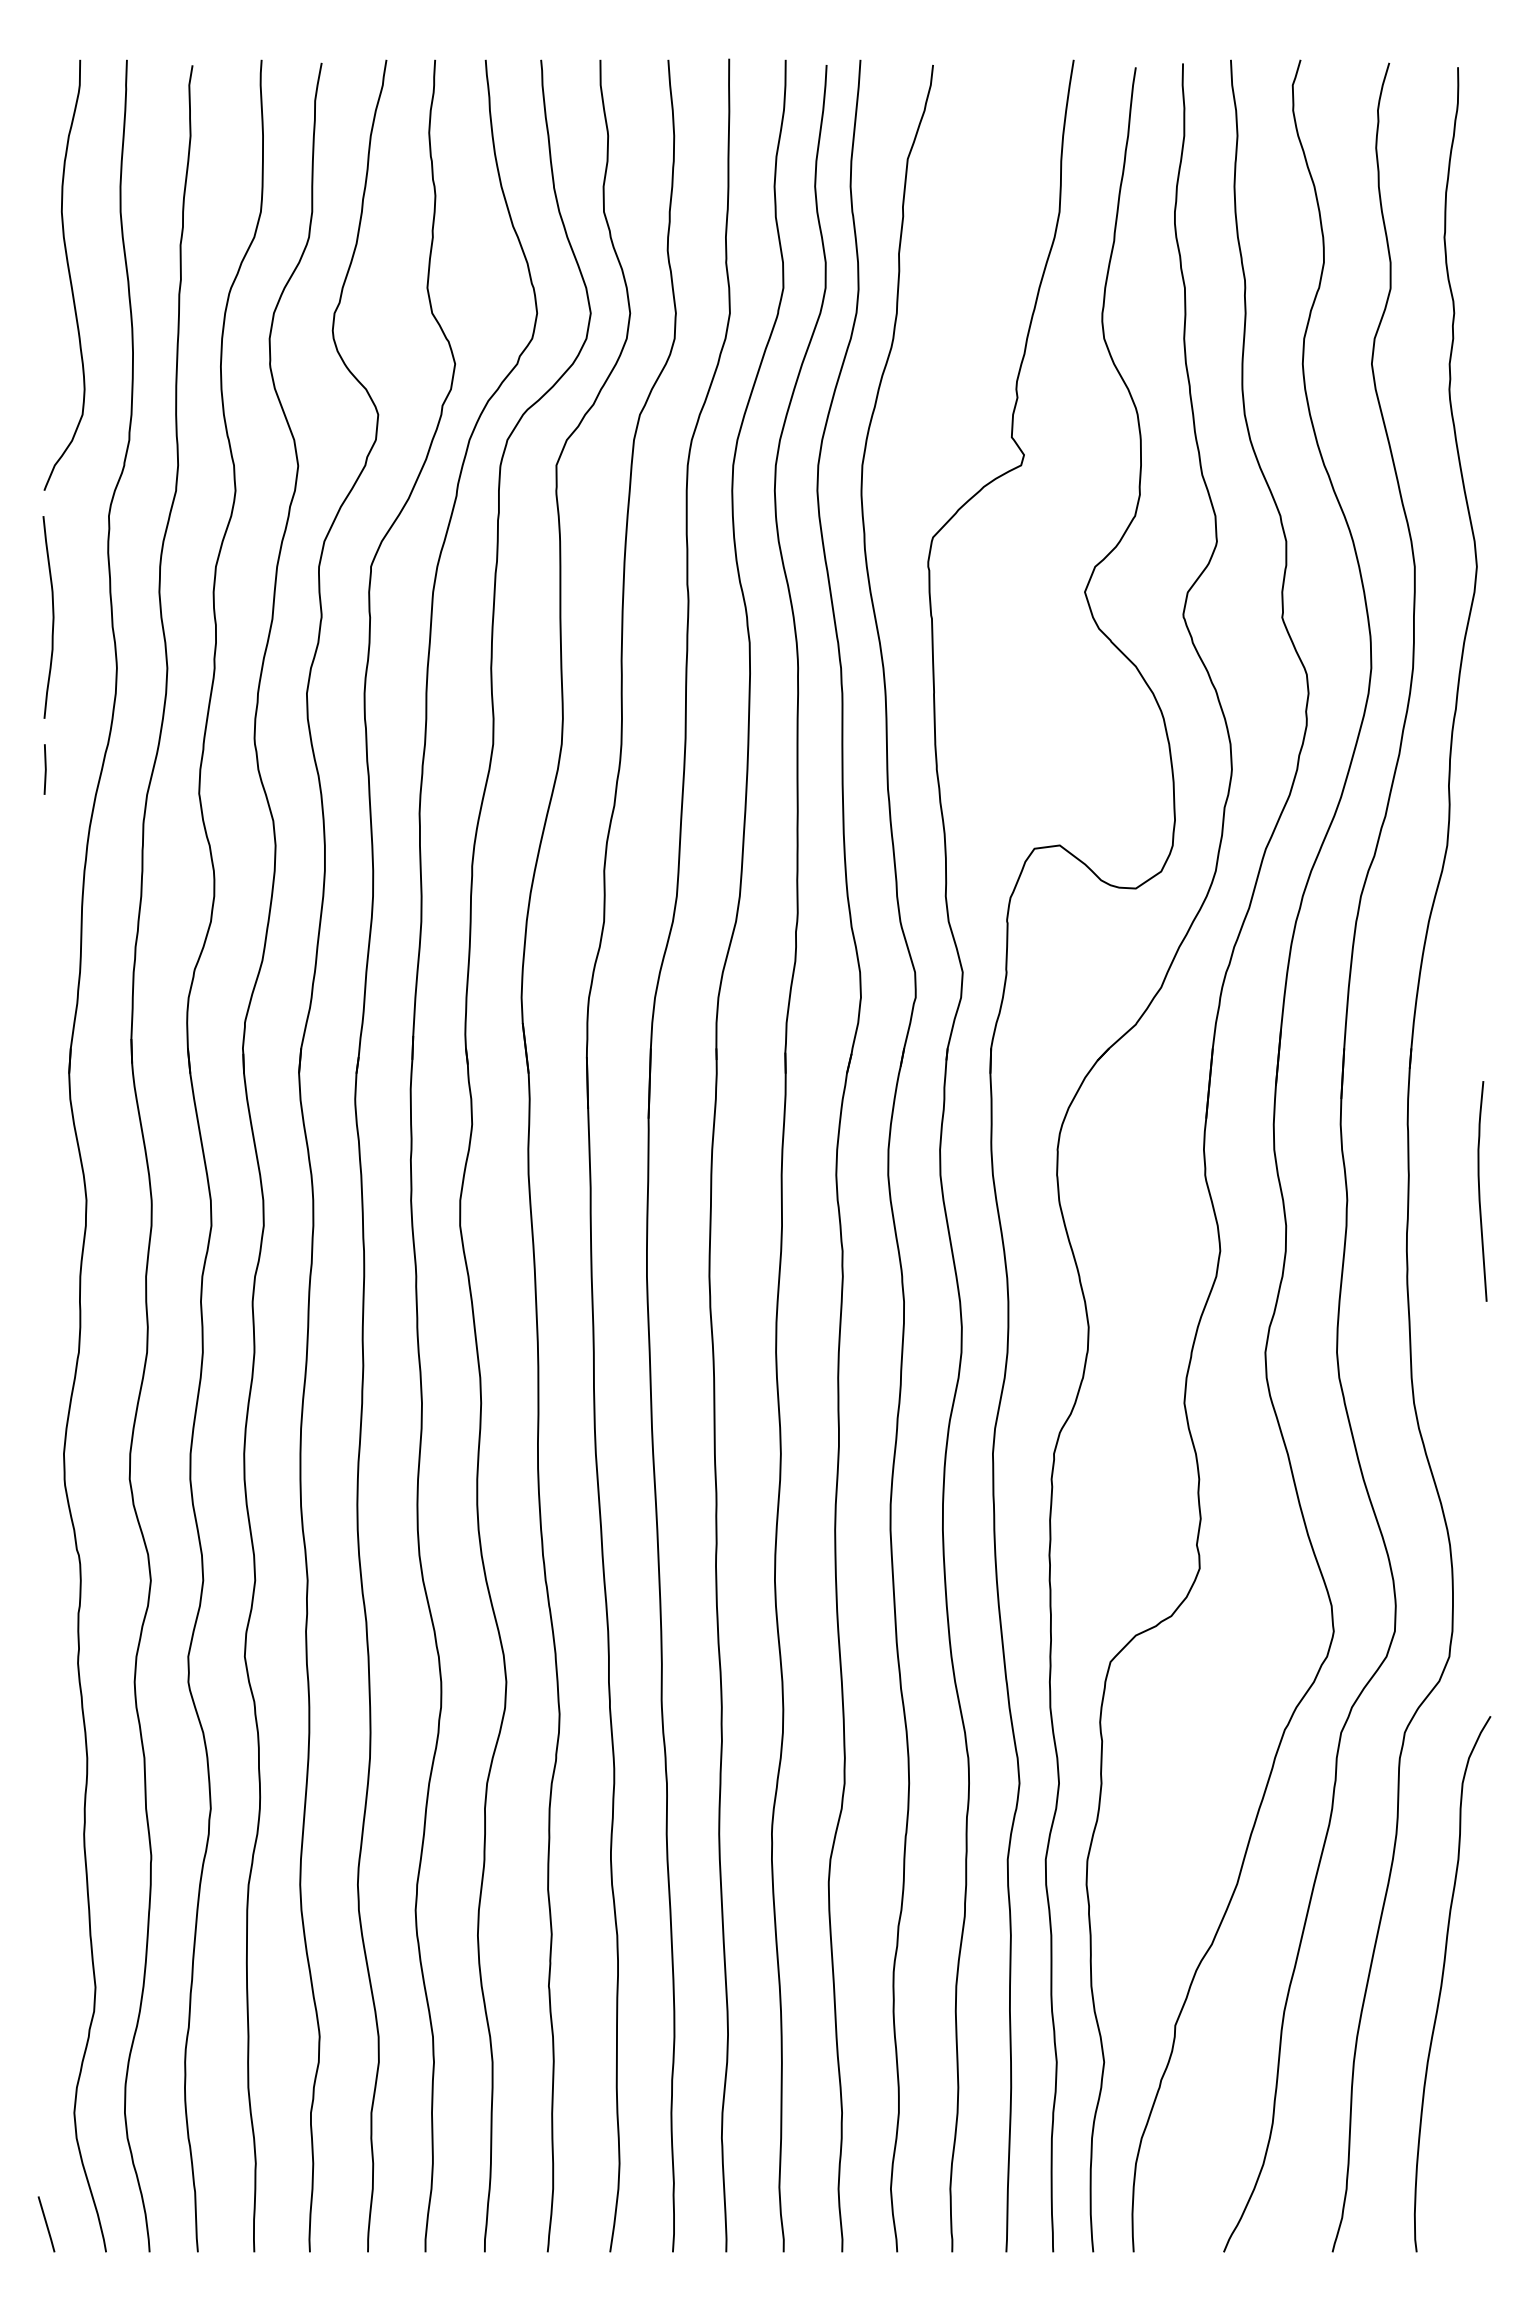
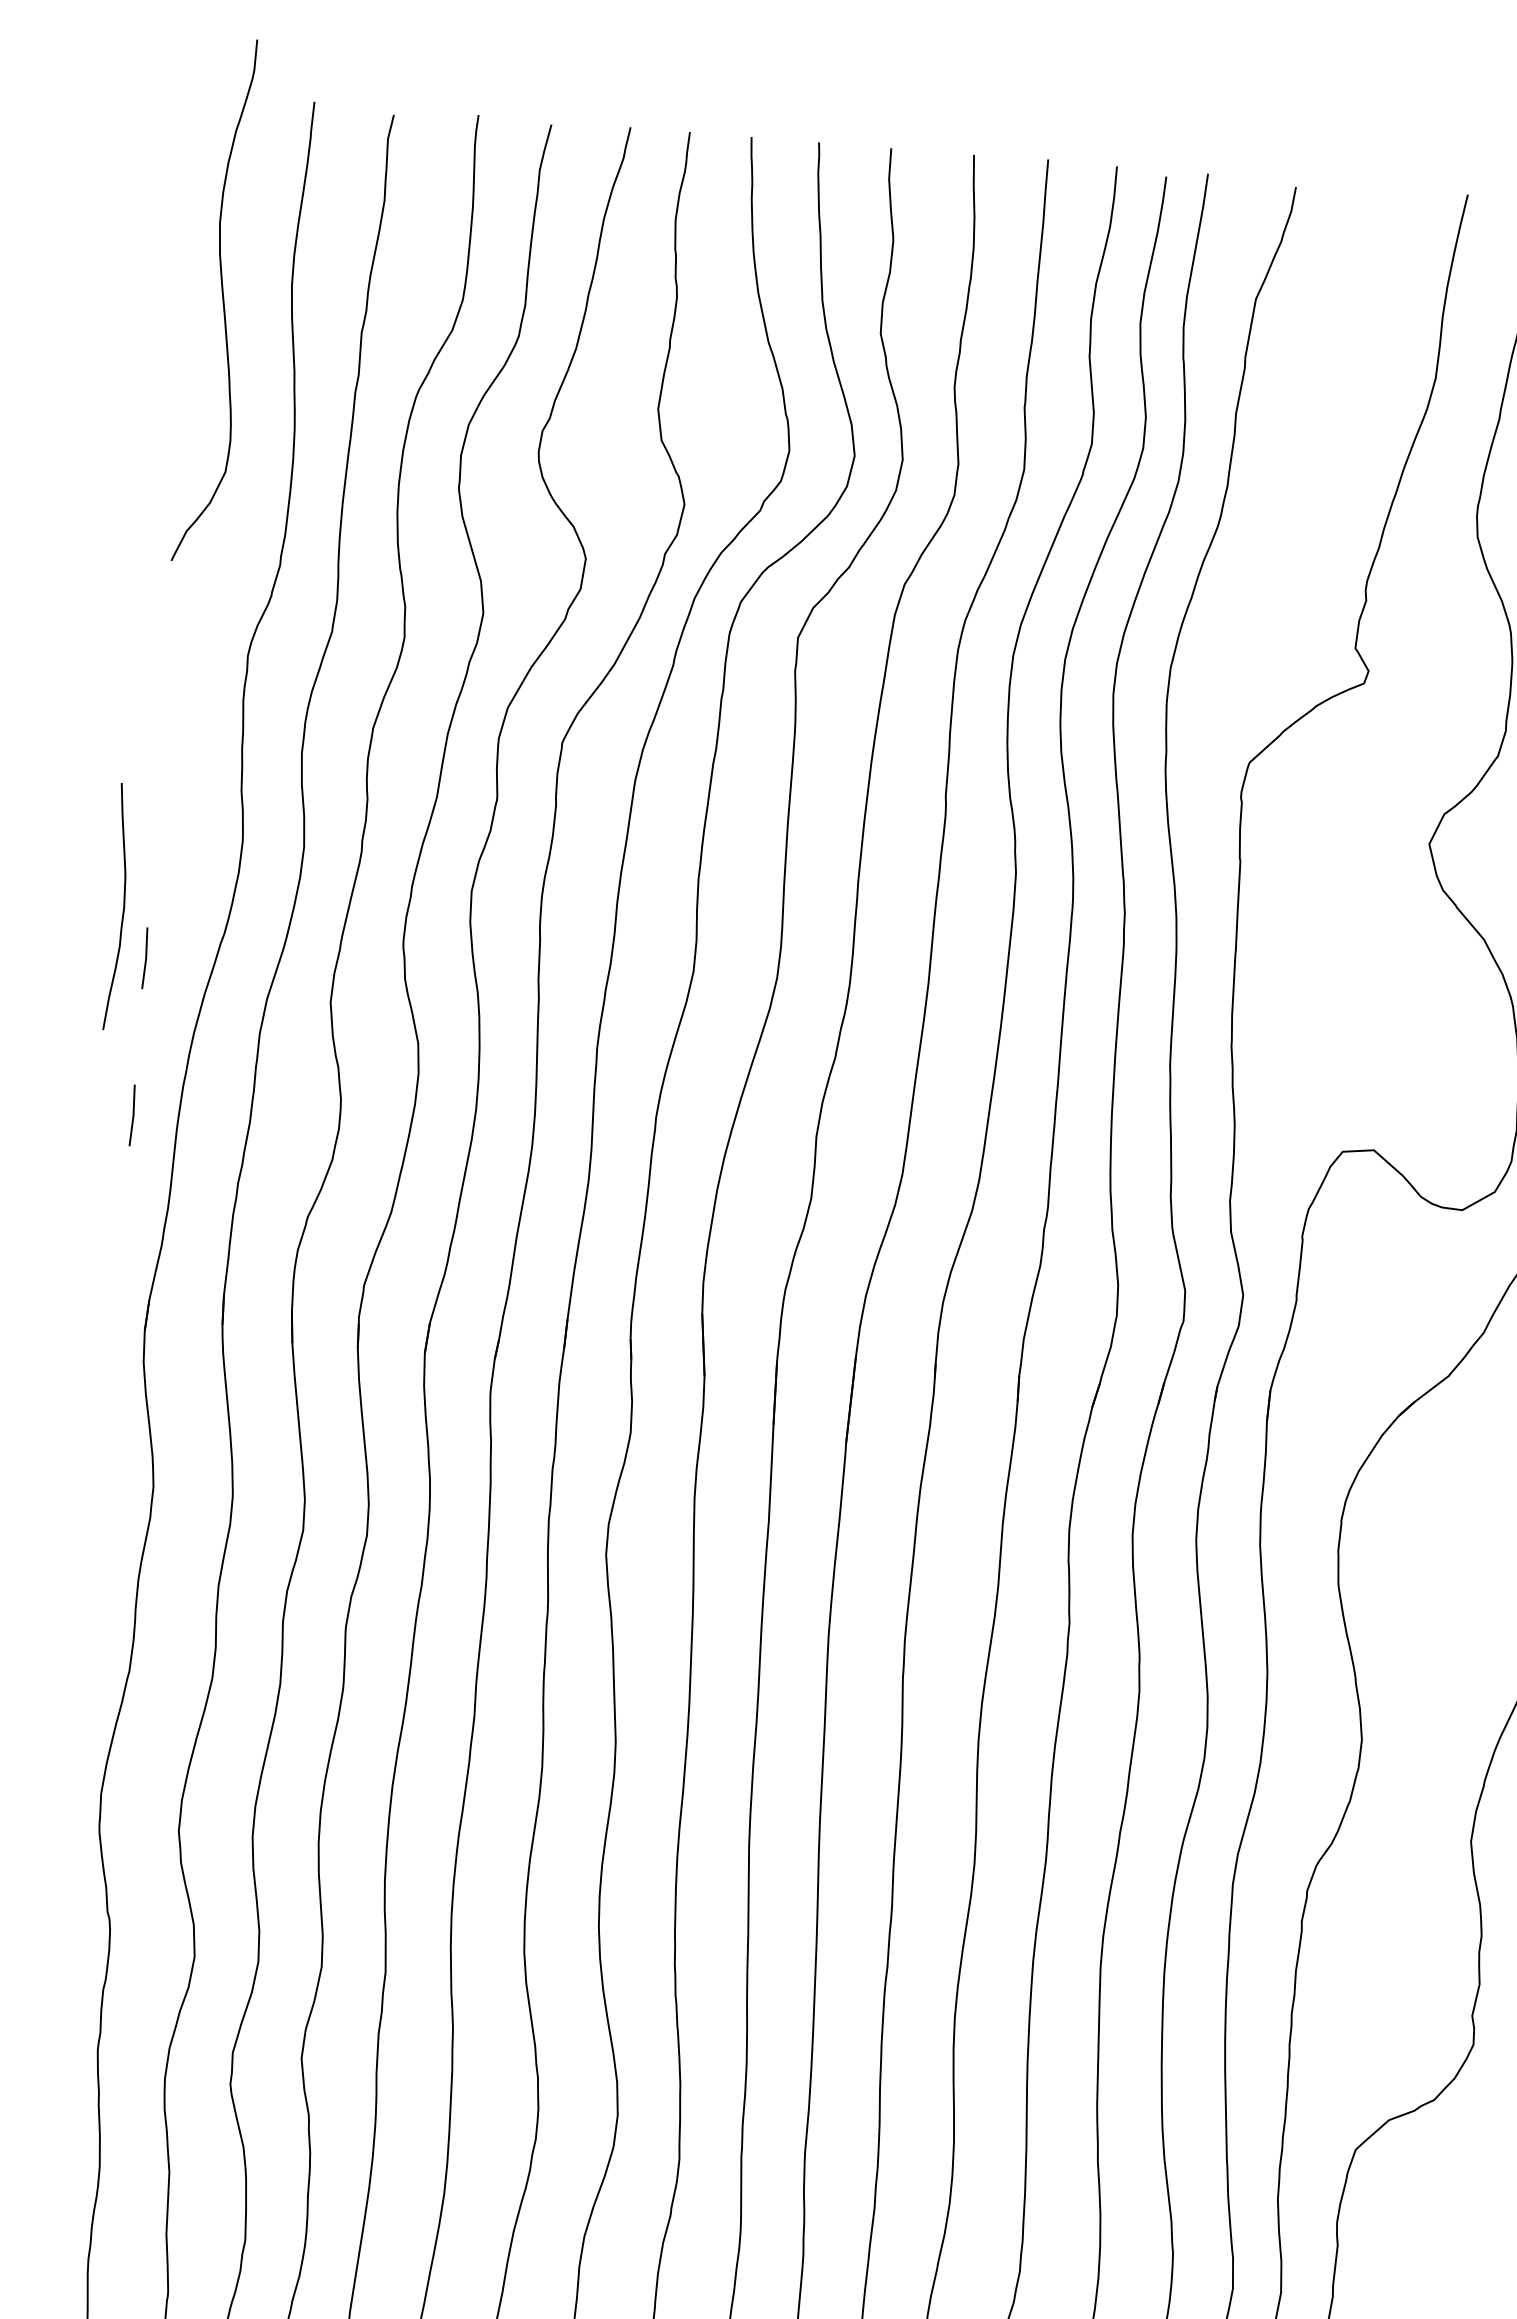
curve: (68, 274) -> (222, 299), moved
curve: (52, 617) -> (122, 907), moved
line: (44, 897) -> (131, 1114), added

